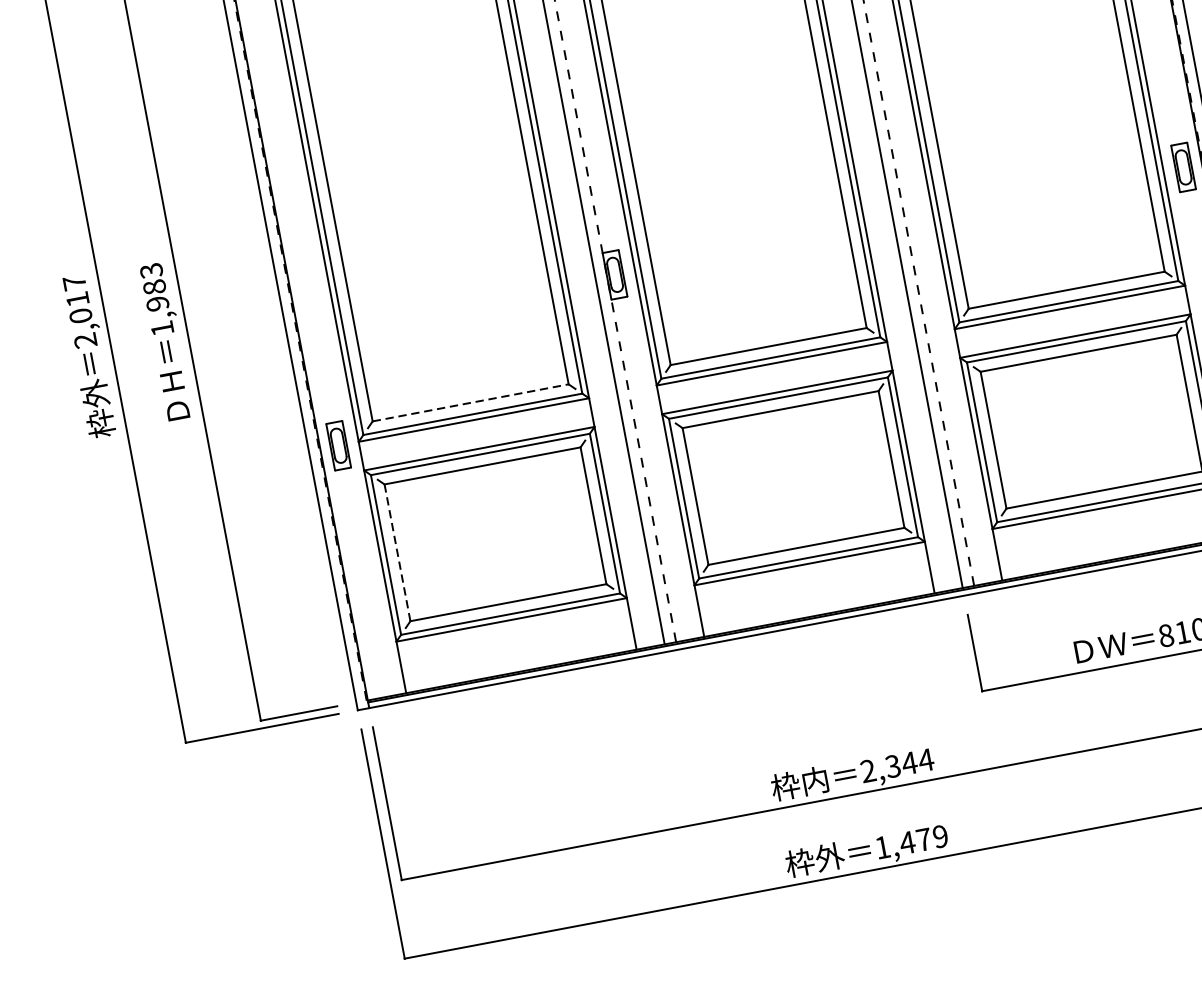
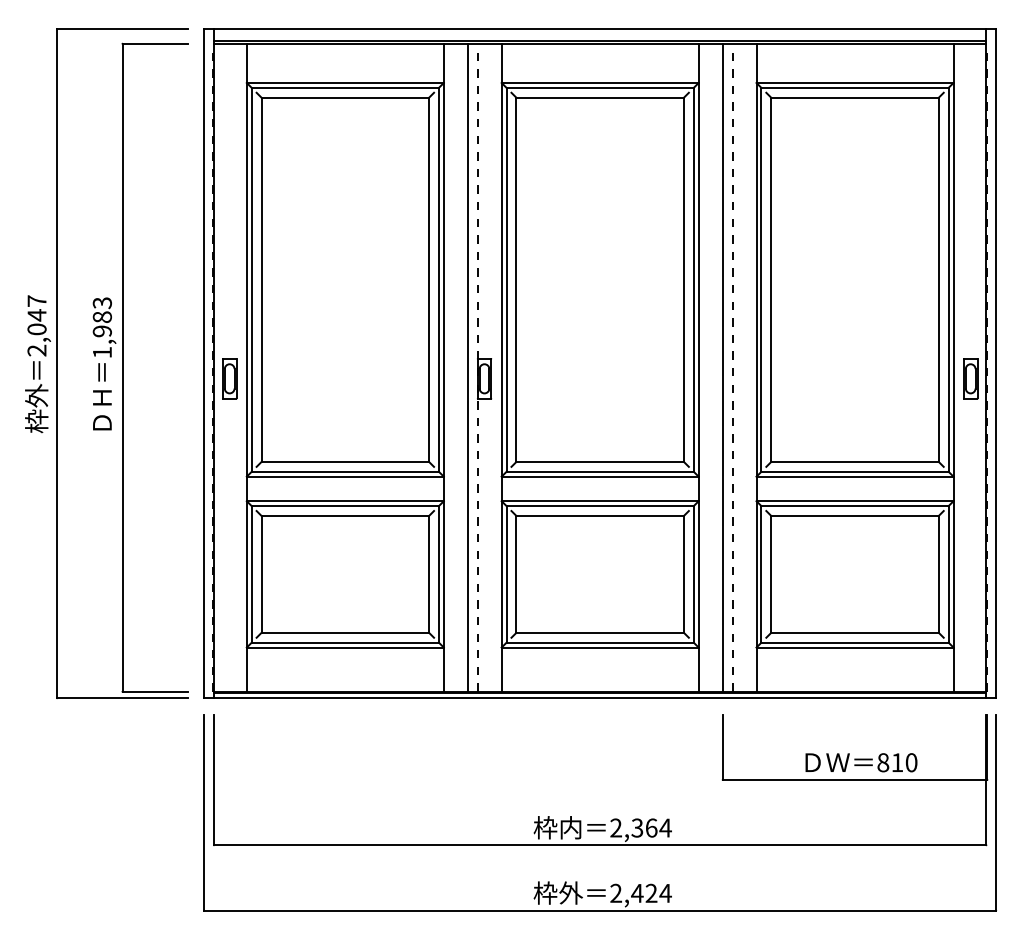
text: (77, 299) -> (36, 315), 2,017 -> 2,047
line: (470, 402) -> (345, 461), dashed -> solid
part: (338, 445) -> (229, 378), moved
line: (397, 551) -> (261, 573), dashed -> solid
text: (909, 762) -> (651, 827), 2,344 -> 2,364
text: (910, 841) -> (640, 892), 1,479 -> 2,424

